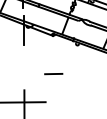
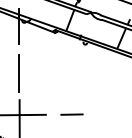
line: (24, 68) -> (19, 73), added
line: (53, 74) -> (71, 115), moved

